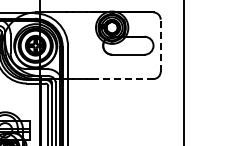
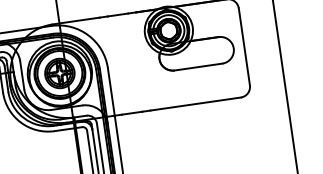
line: (160, 45) -> (243, 46), dashed -> solid
line: (122, 79) -> (195, 104), dashed -> solid

